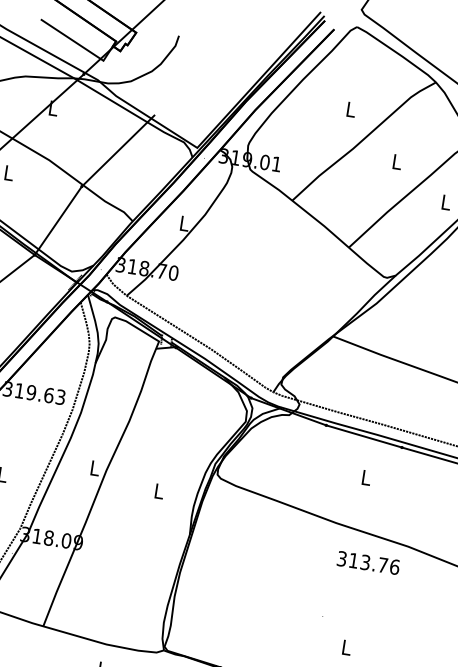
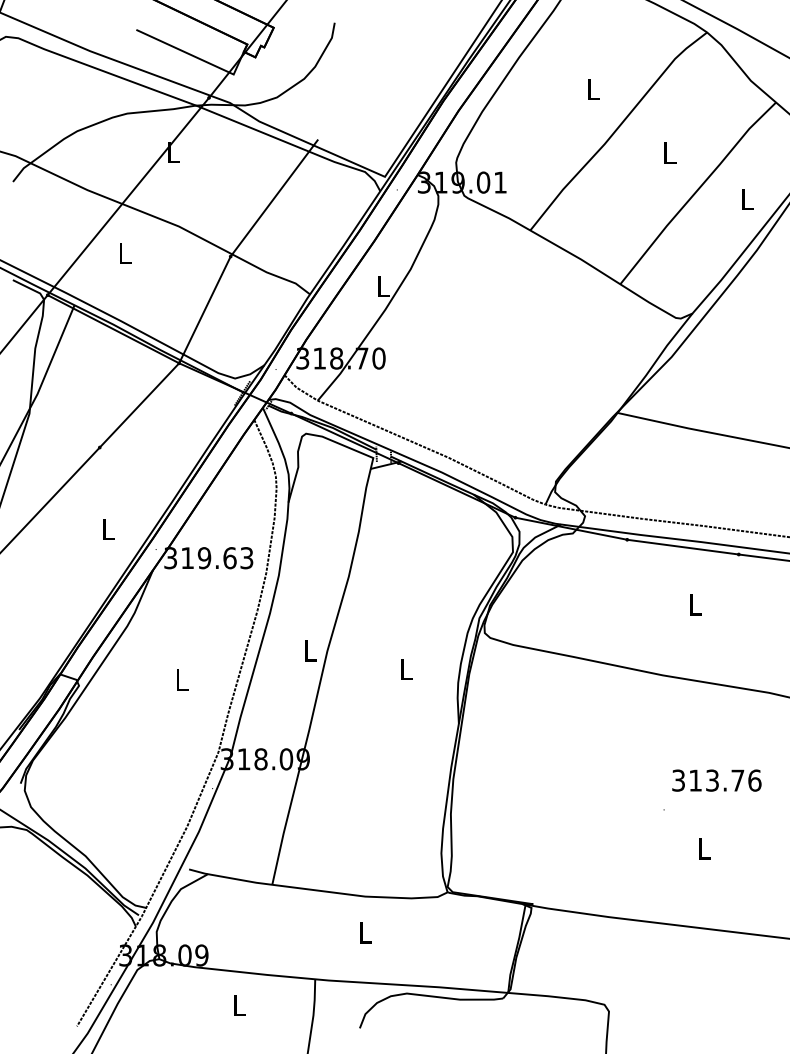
text: (368, 562) -> (716, 780), moved

